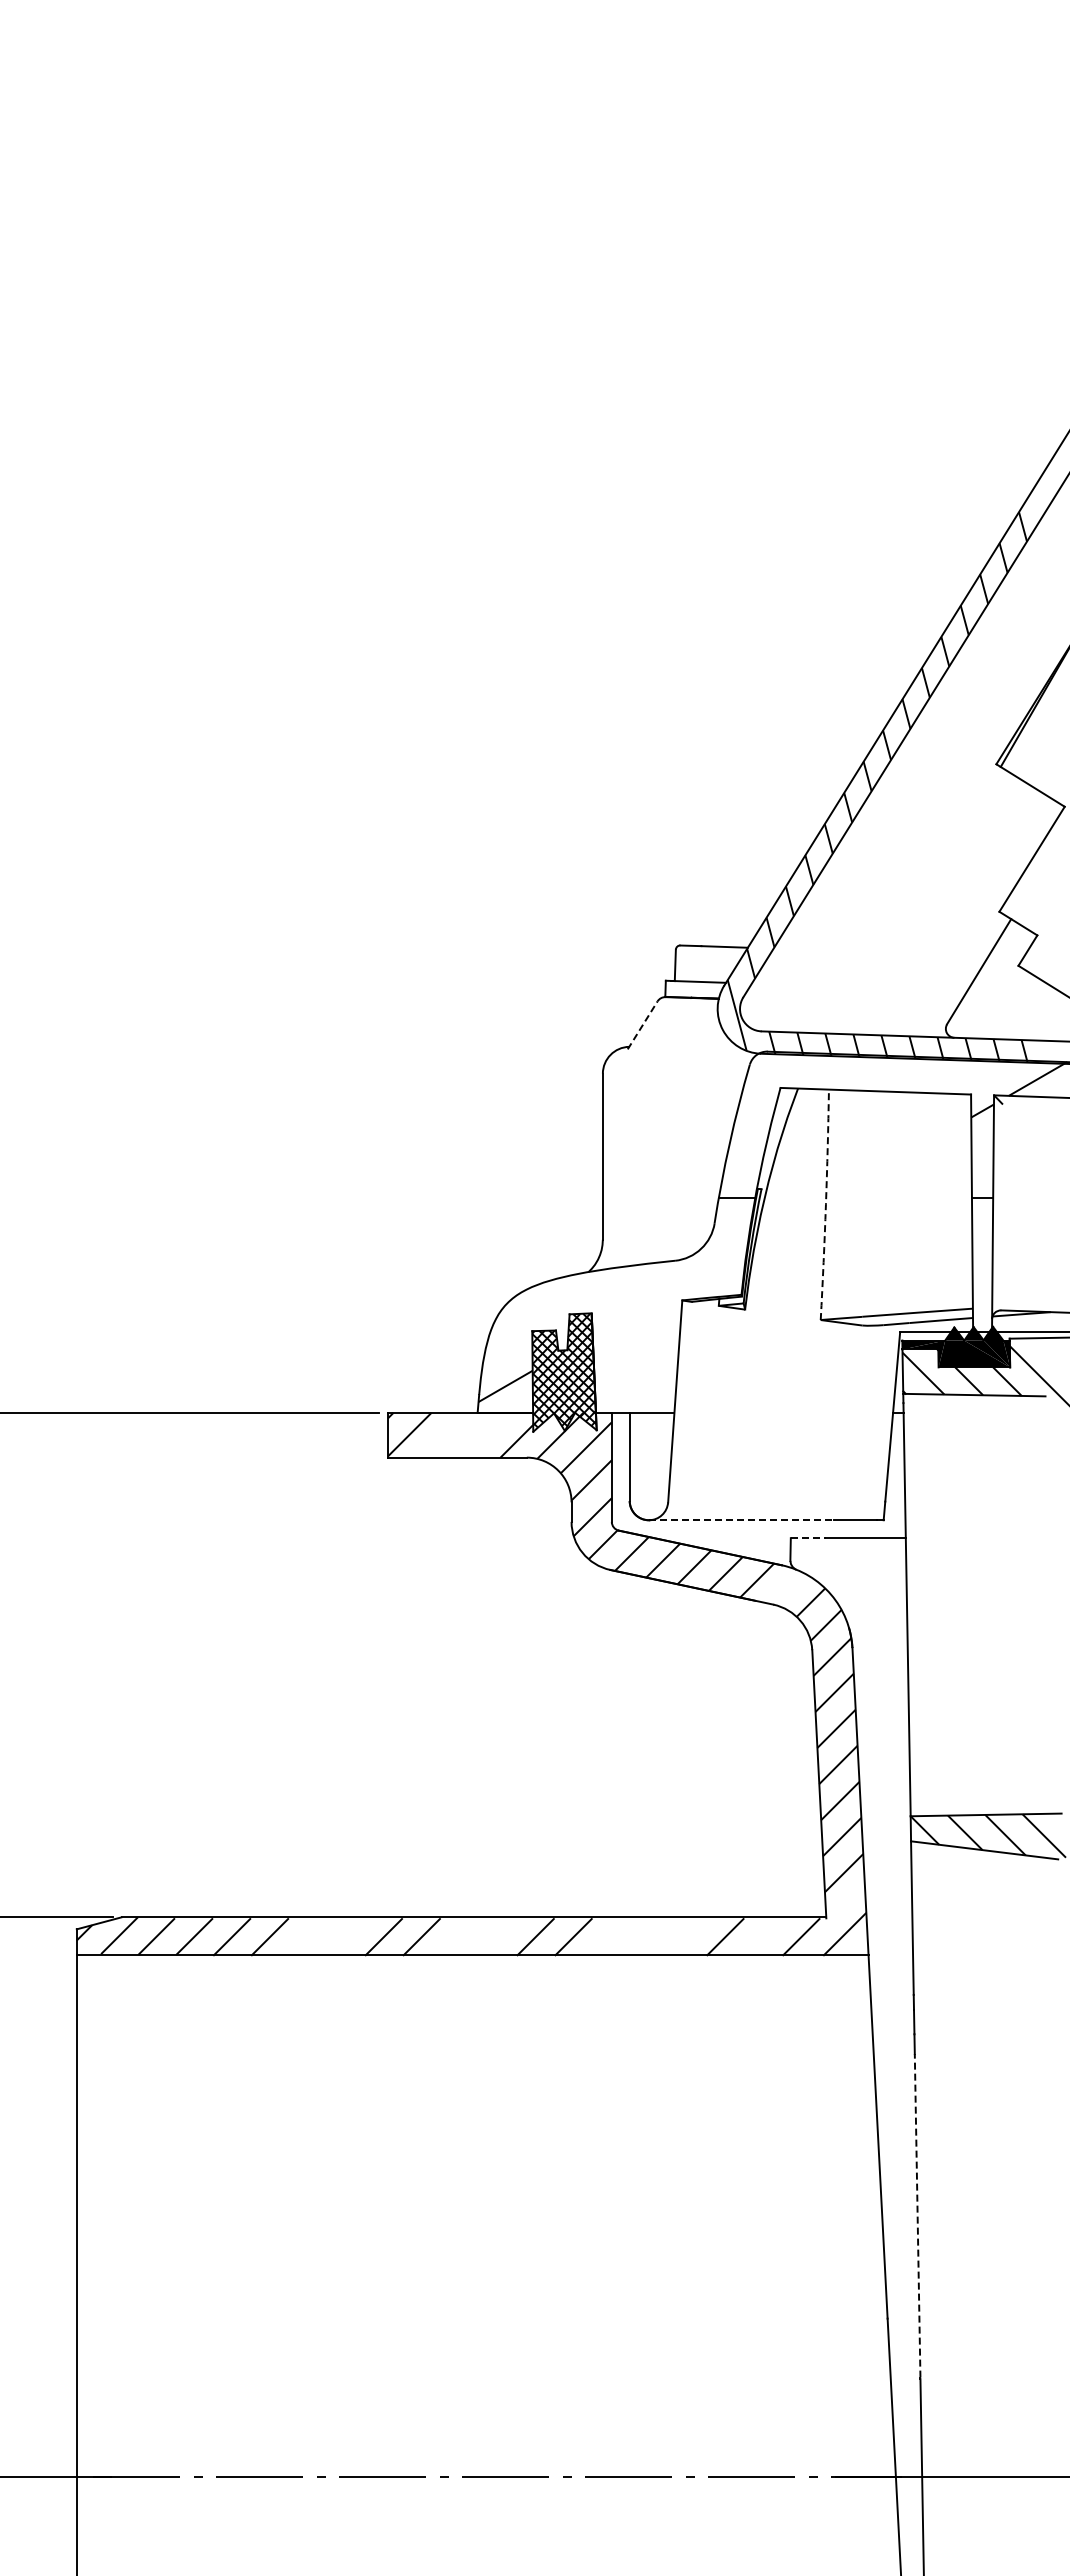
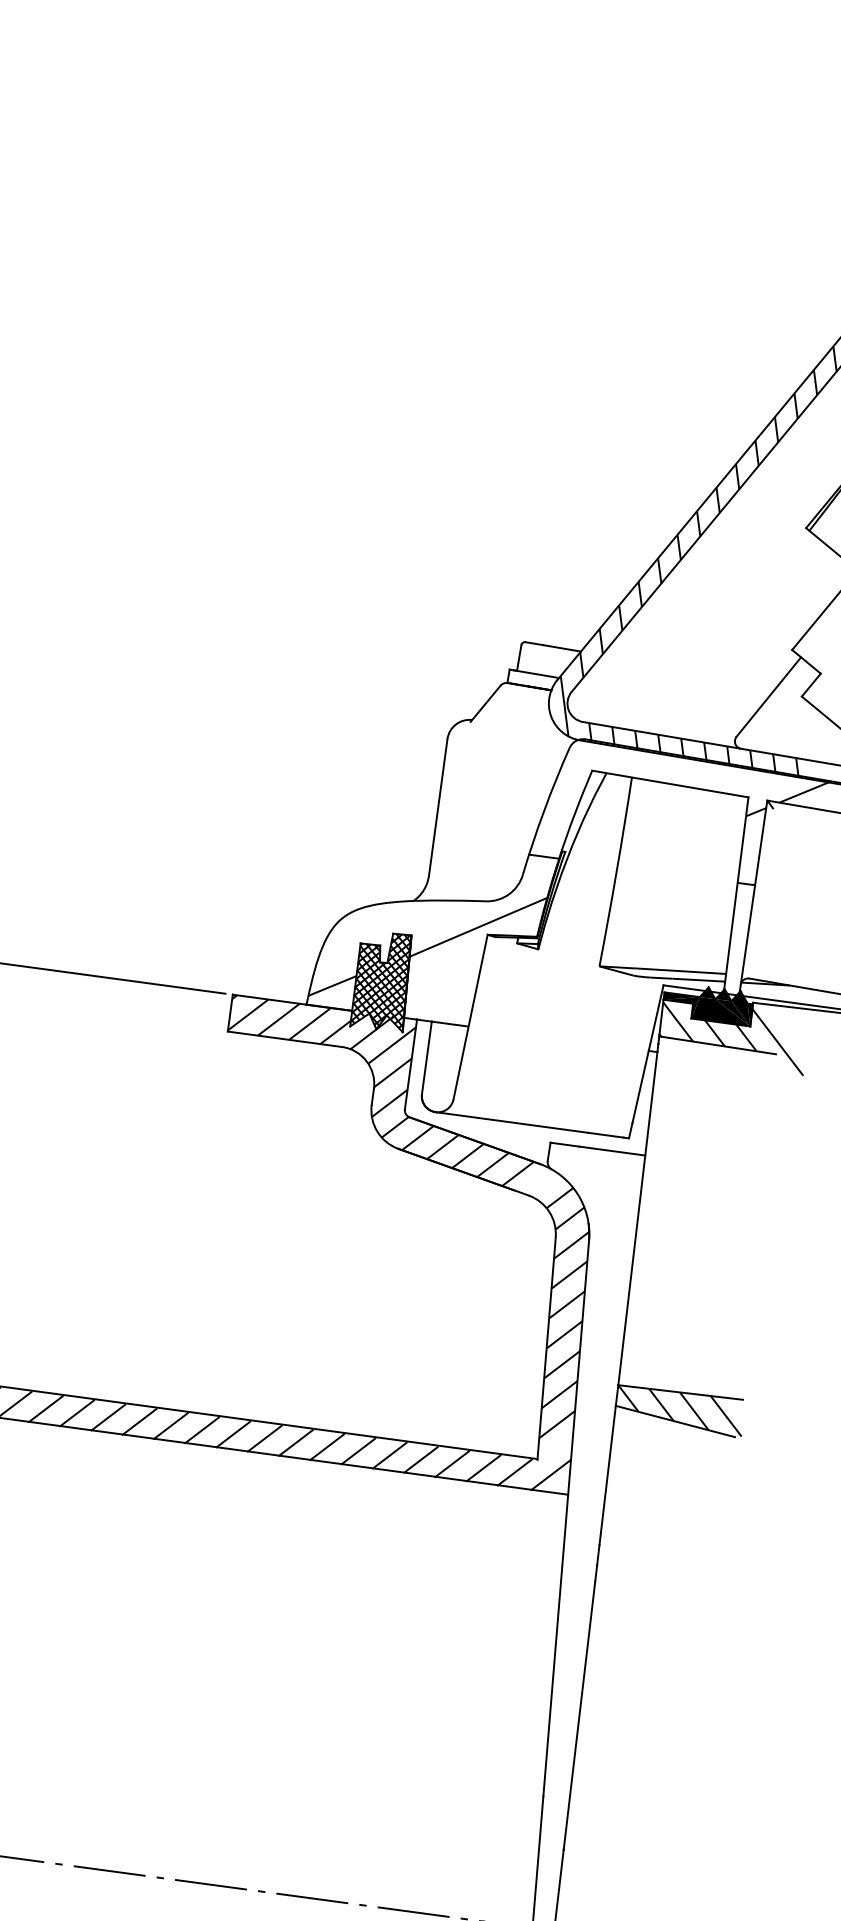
line: (642, 1024) -> (485, 703), dashed -> solid
arc: (825, 1204) -> (616, 871), dashed -> solid
line: (669, 1292) -> (477, 926), added
line: (446, 1434) -> (278, 1018), added
line: (484, 1434) -> (309, 1023), added
line: (741, 1520) -> (511, 1122), dashed -> solid
line: (808, 1538) -> (565, 1144), dashed -> solid
line: (307, 1936) -> (108, 1417), added
line: (345, 1936) -> (139, 1421), added
line: (459, 1936) -> (233, 1433), added
line: (497, 1936) -> (264, 1438), added
line: (611, 1936) -> (358, 1450), added
line: (649, 1936) -> (389, 1455), added
line: (687, 1936) -> (421, 1459), added
line: (763, 1936) -> (483, 1467), added
line: (917, 2215) -> (579, 1714), dashed -> solid

